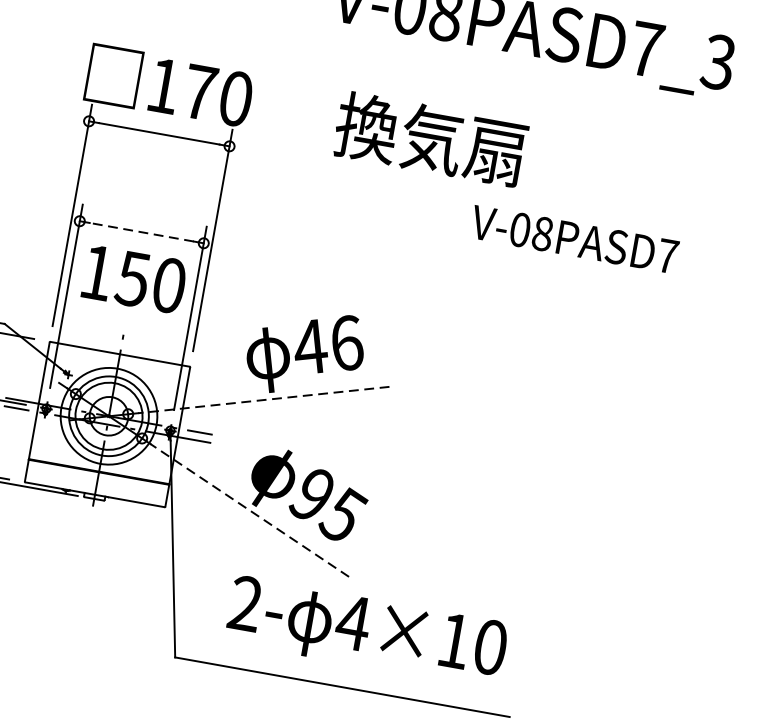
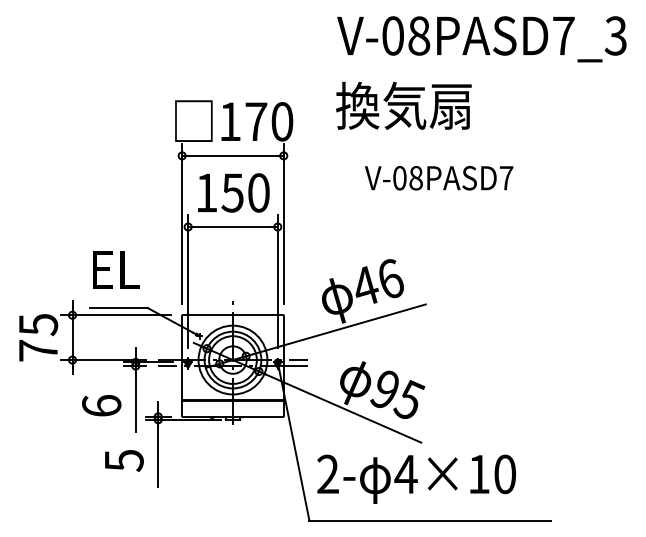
text: (430, 138) -> (403, 105), moved
line: (141, 232) -> (232, 227), dashed -> solid
text: (575, 240) -> (439, 178), moved
text: (134, 278) -> (233, 192), moved
line: (263, 400) -> (339, 329), dashed -> solid
line: (249, 510) -> (343, 408), dashed -> solid
text: (366, 631) -> (416, 478), moved

